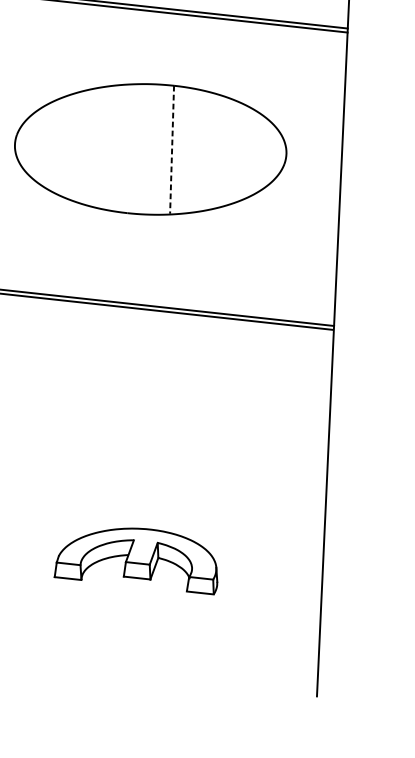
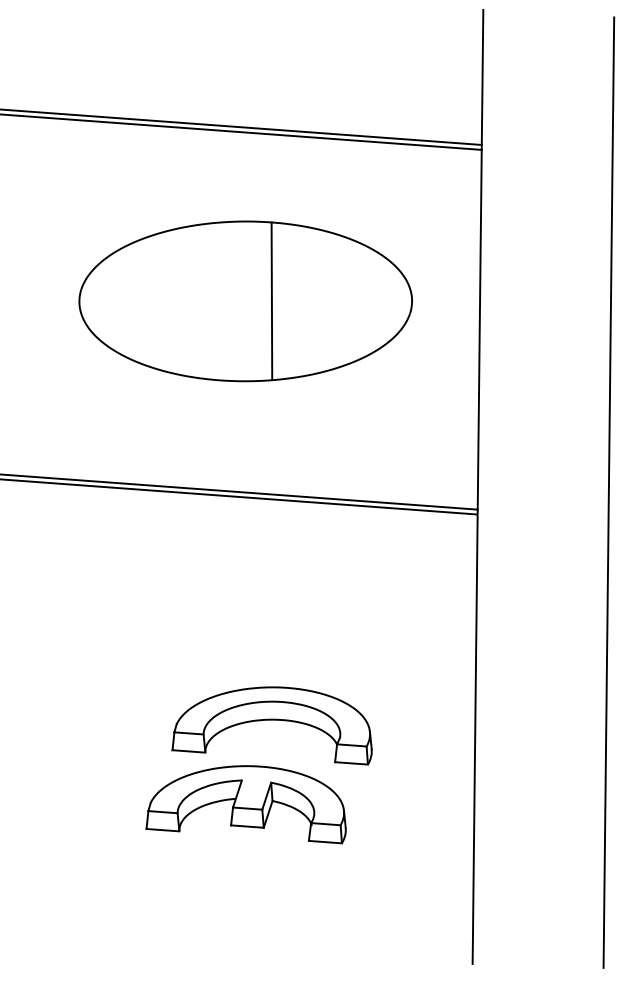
line: (171, 150) -> (271, 301), dashed -> solid
part: (159, 496) -> (271, 725), added

